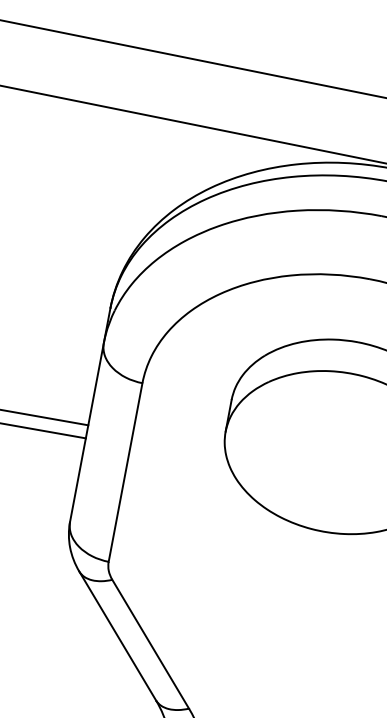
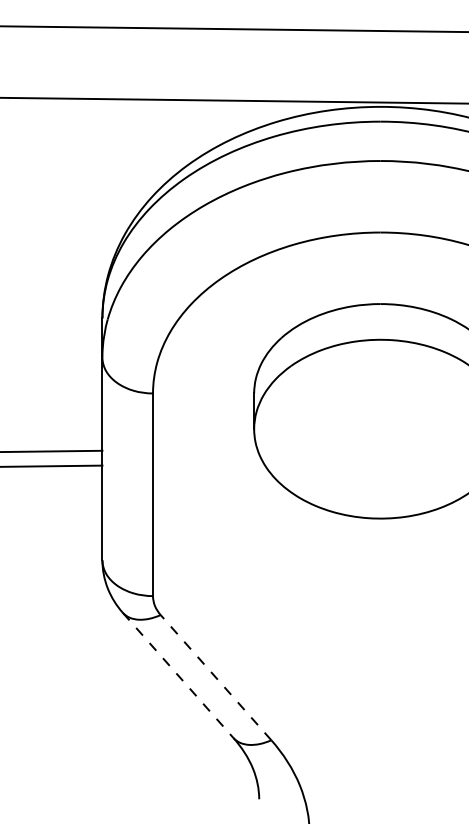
line: (117, 636) -> (178, 675), solid -> dashed
line: (151, 644) -> (216, 677), solid -> dashed

